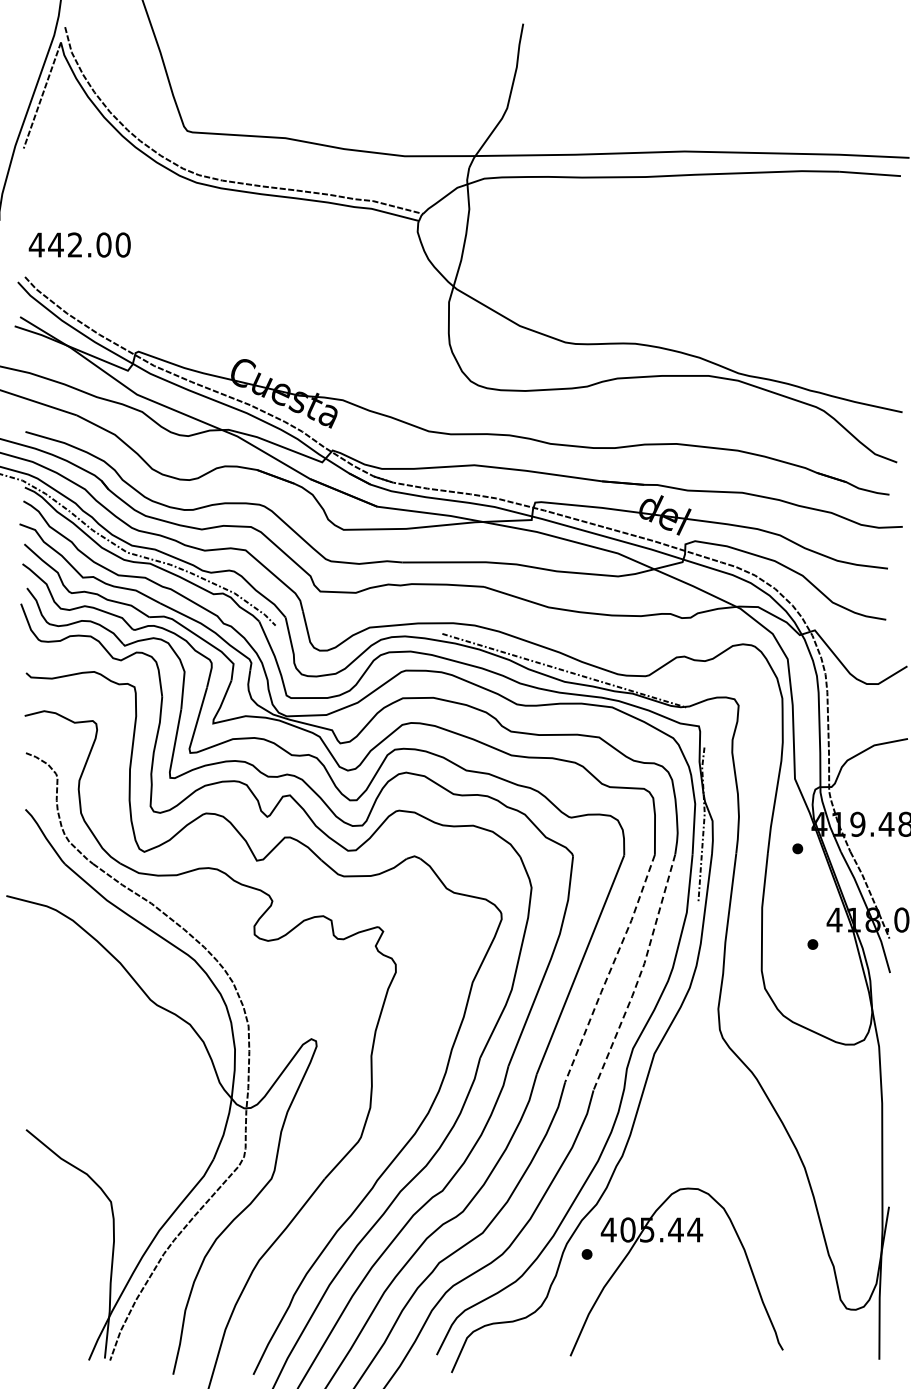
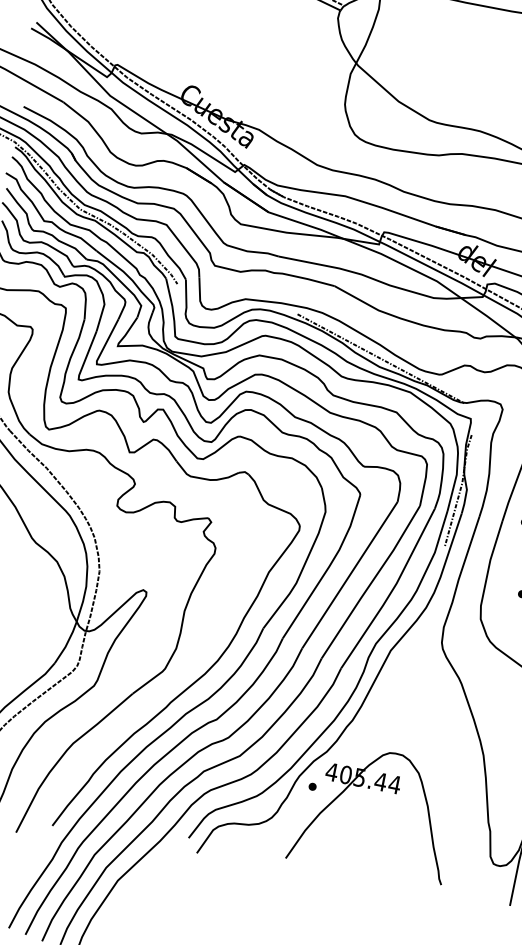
line: (611, 968) -> (371, 582), dashed -> solid
line: (640, 974) -> (392, 590), dashed -> solid

